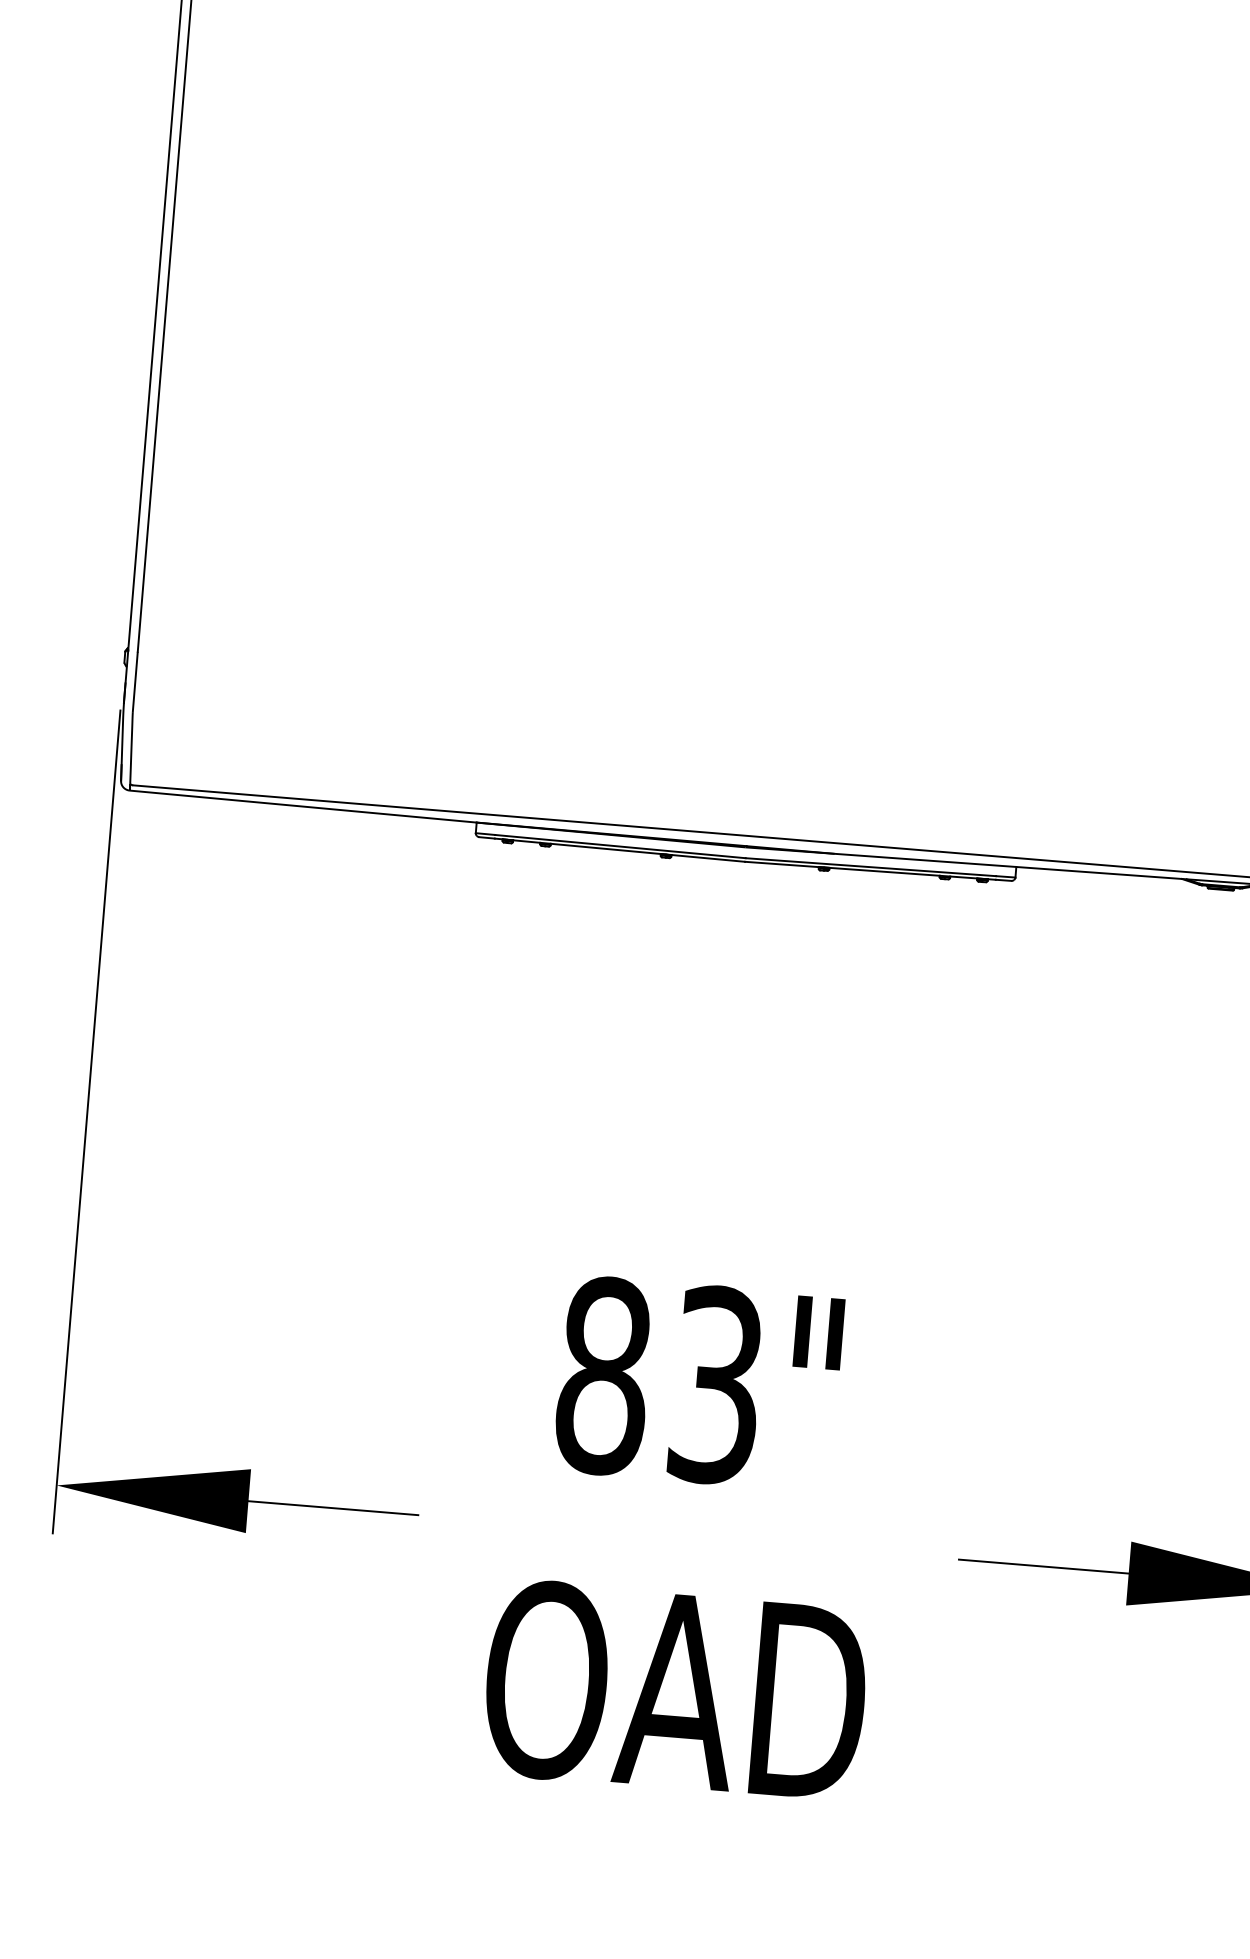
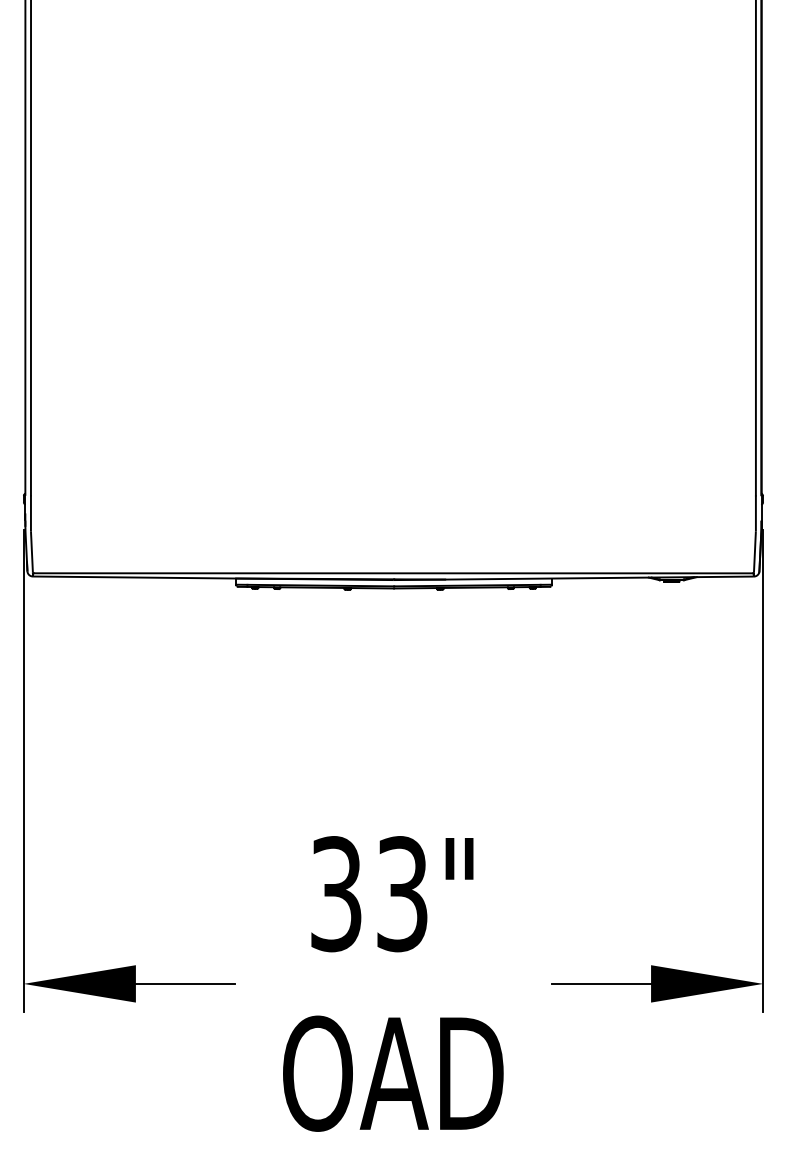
text: (603, 1376) -> (336, 894), 83" -> 33"

